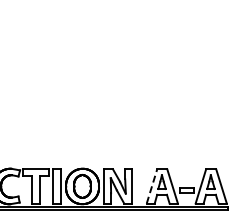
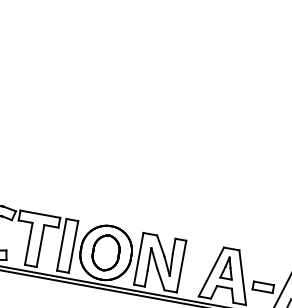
line: (151, 186) -> (210, 271), dashed -> solid

